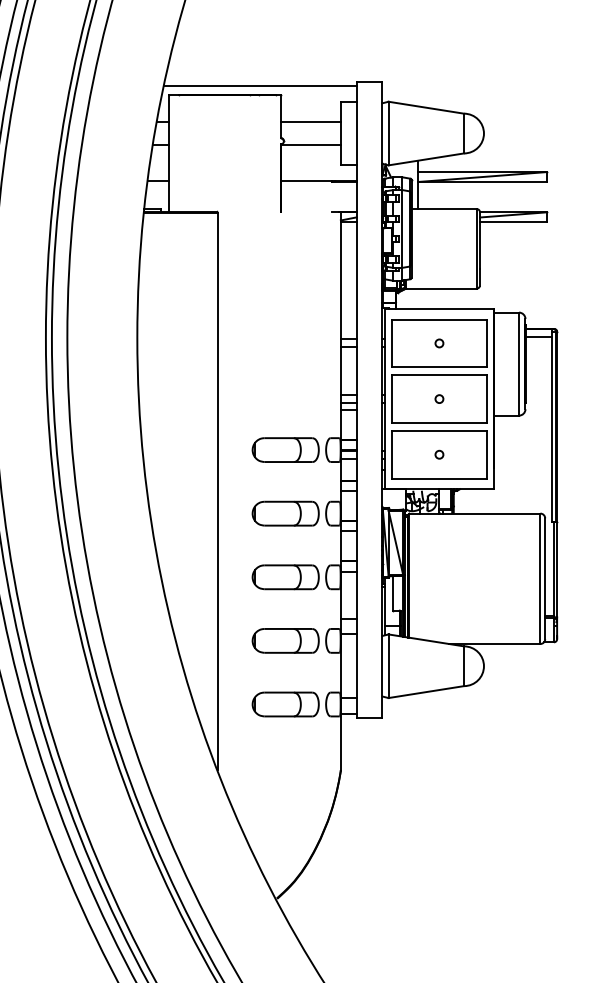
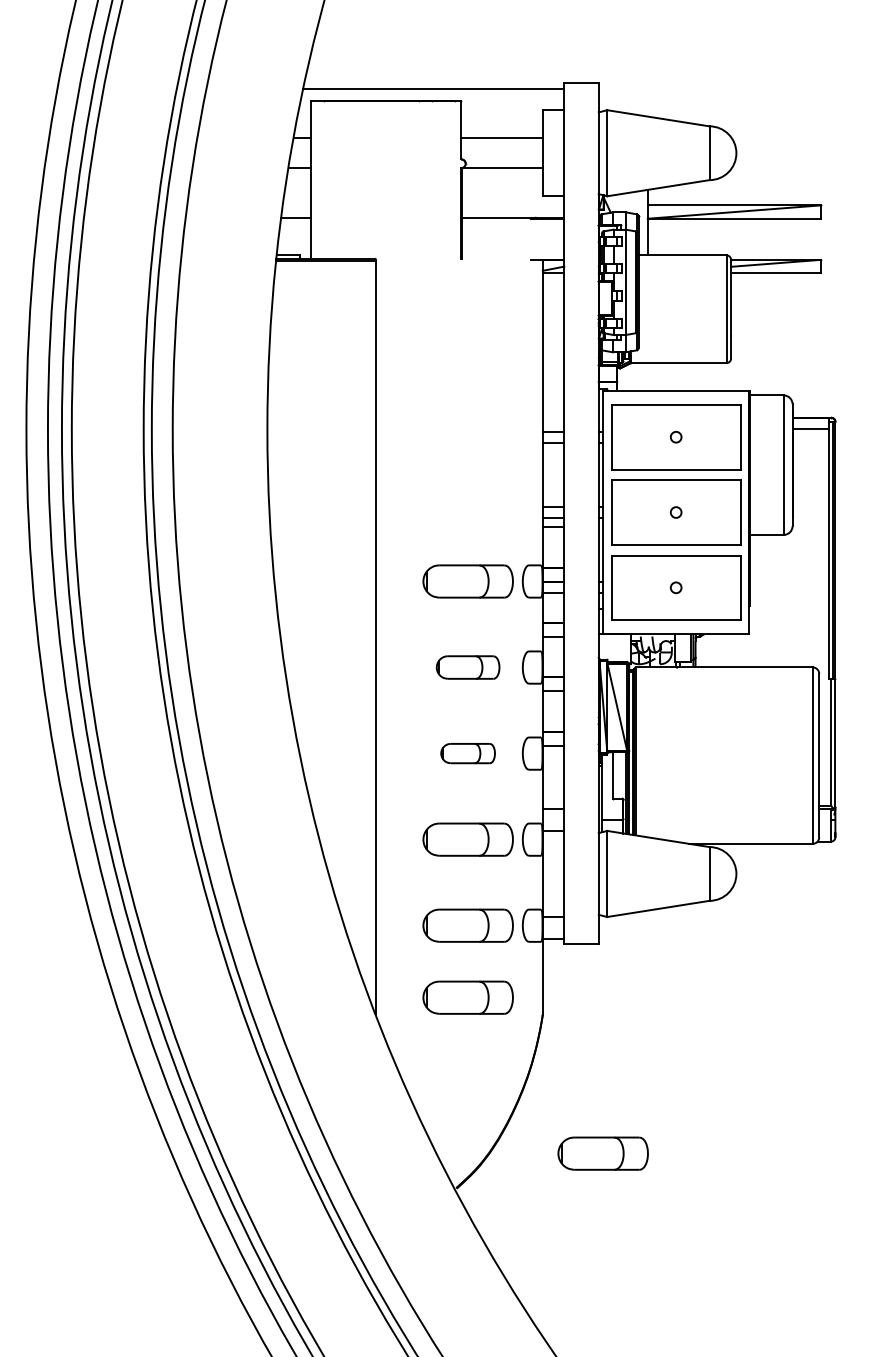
part: (285, 513) -> (467, 667), size x0.7
part: (285, 577) -> (467, 753), size x0.6
part: (285, 757) -> (467, 997), added
part: (385, 872) -> (602, 1153), added

